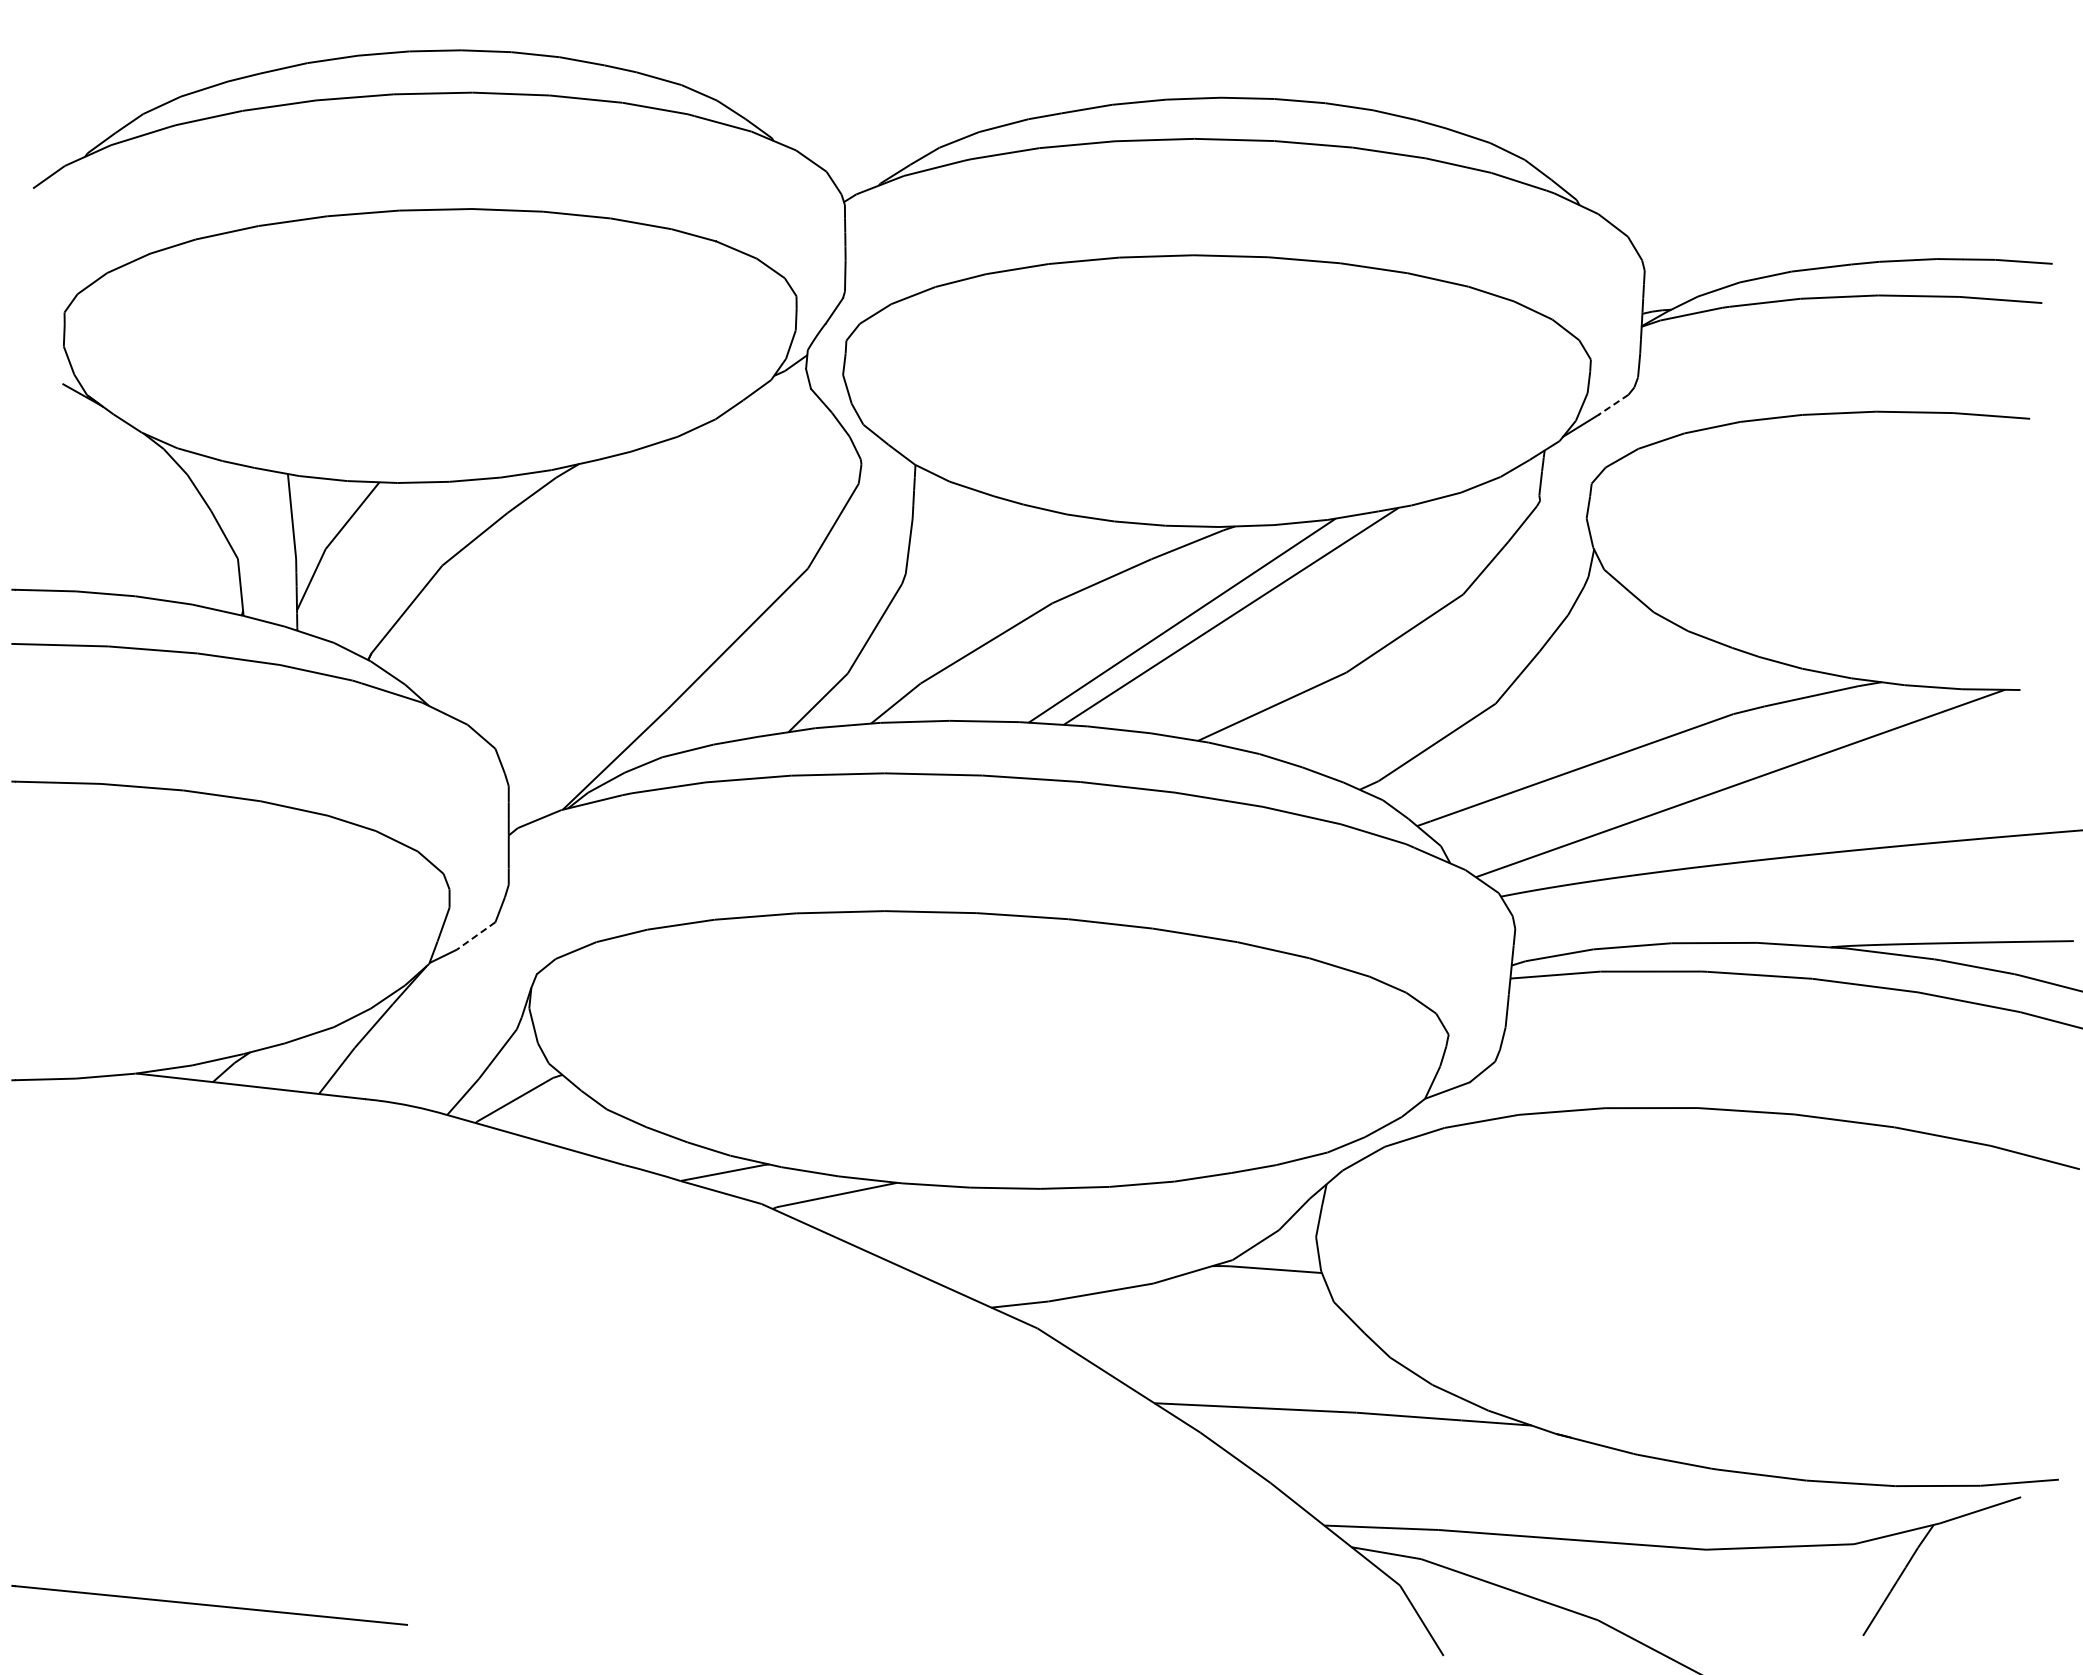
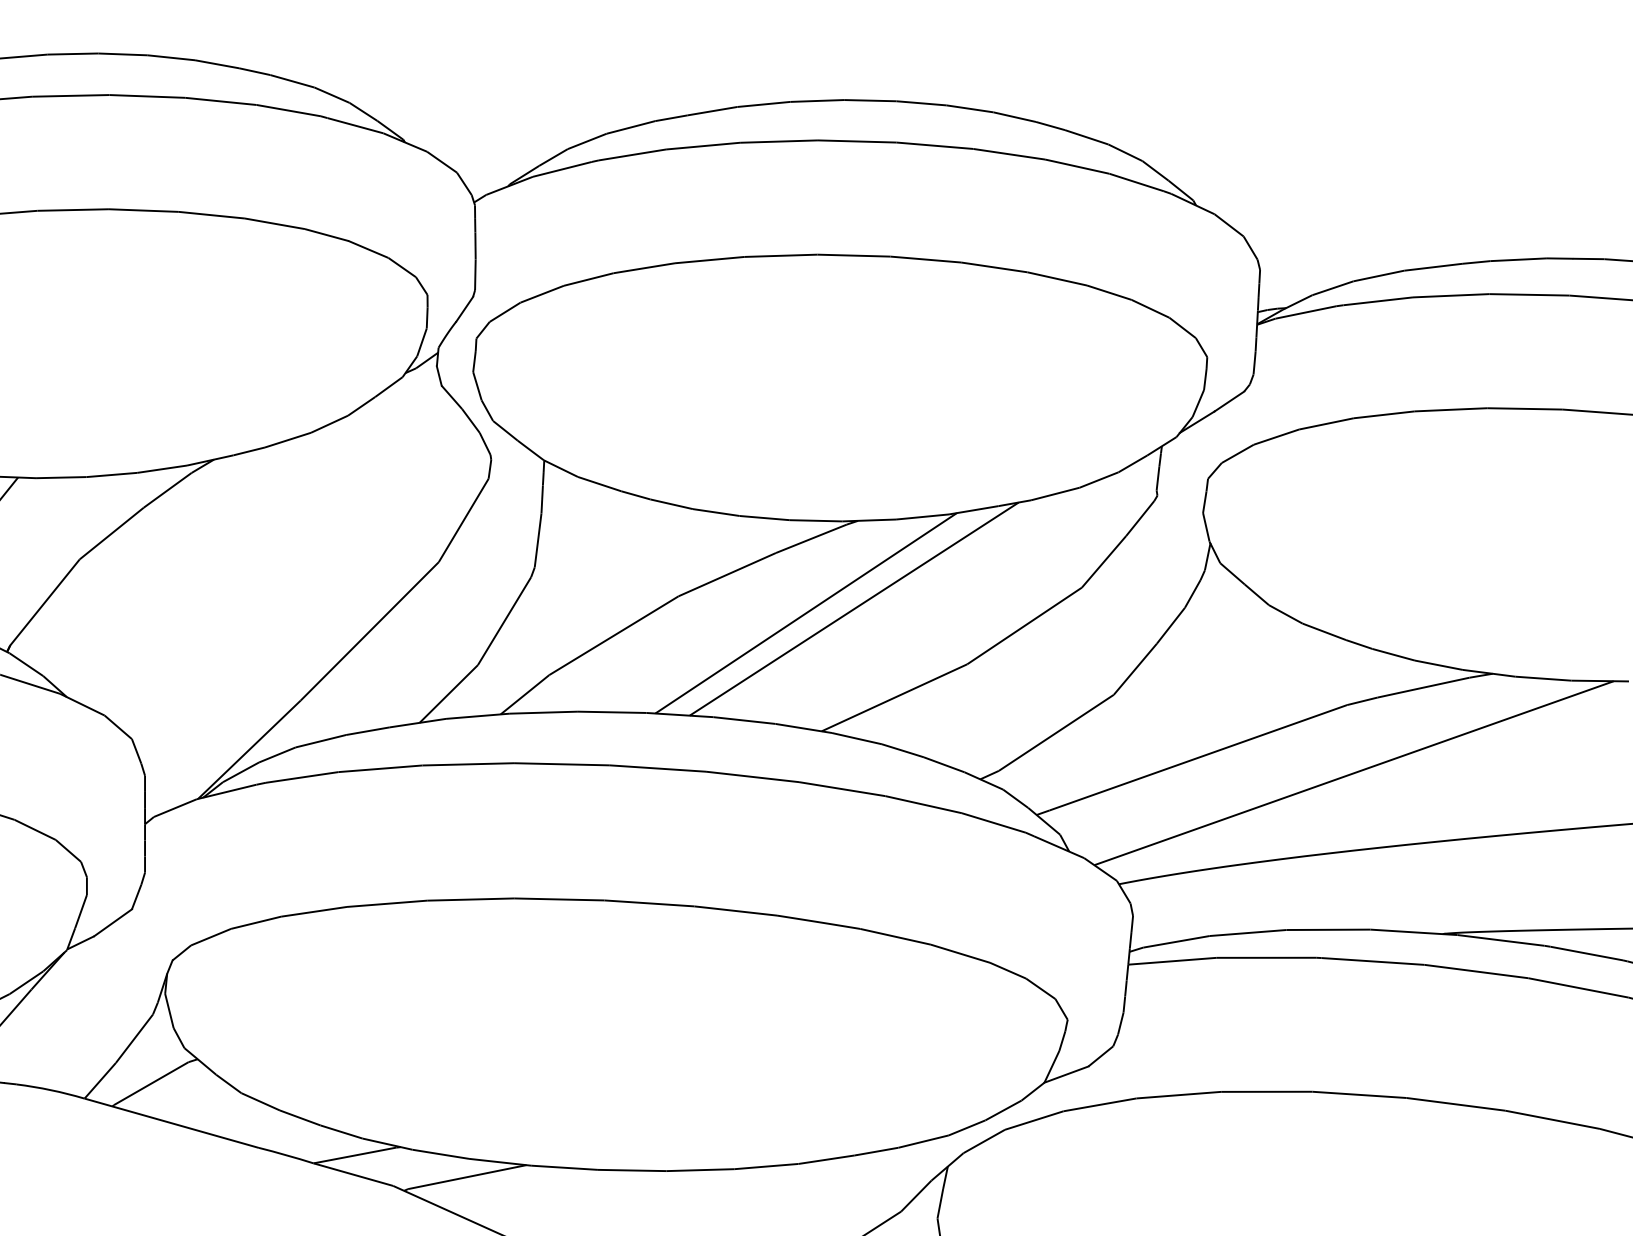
line: (1613, 405) -> (1229, 402), dashed -> solid
line: (476, 935) -> (113, 922), dashed -> solid

